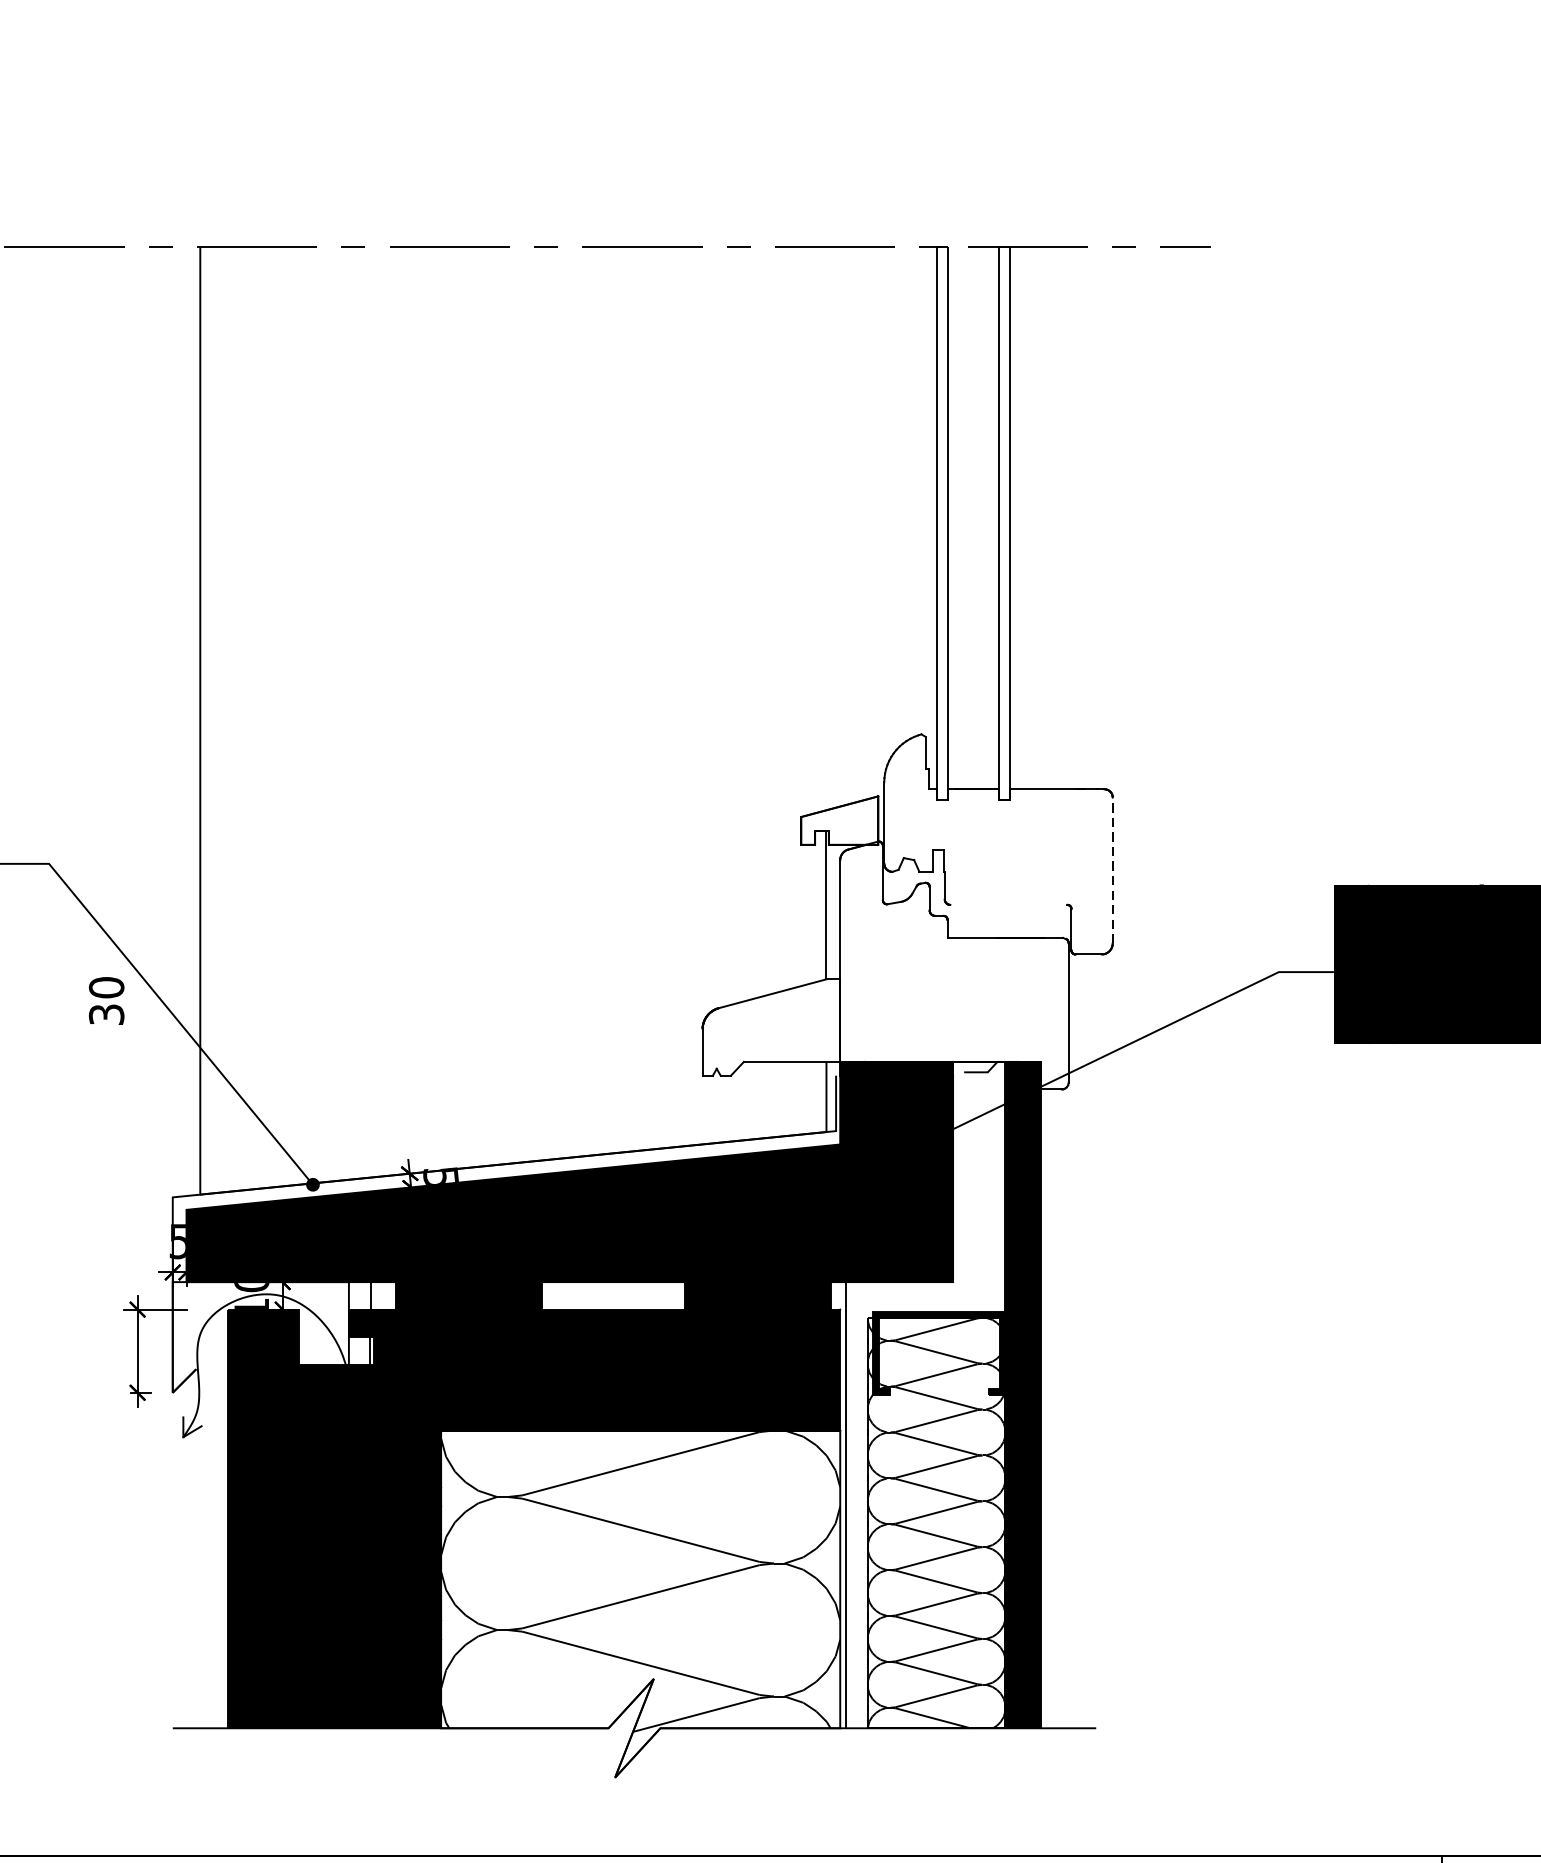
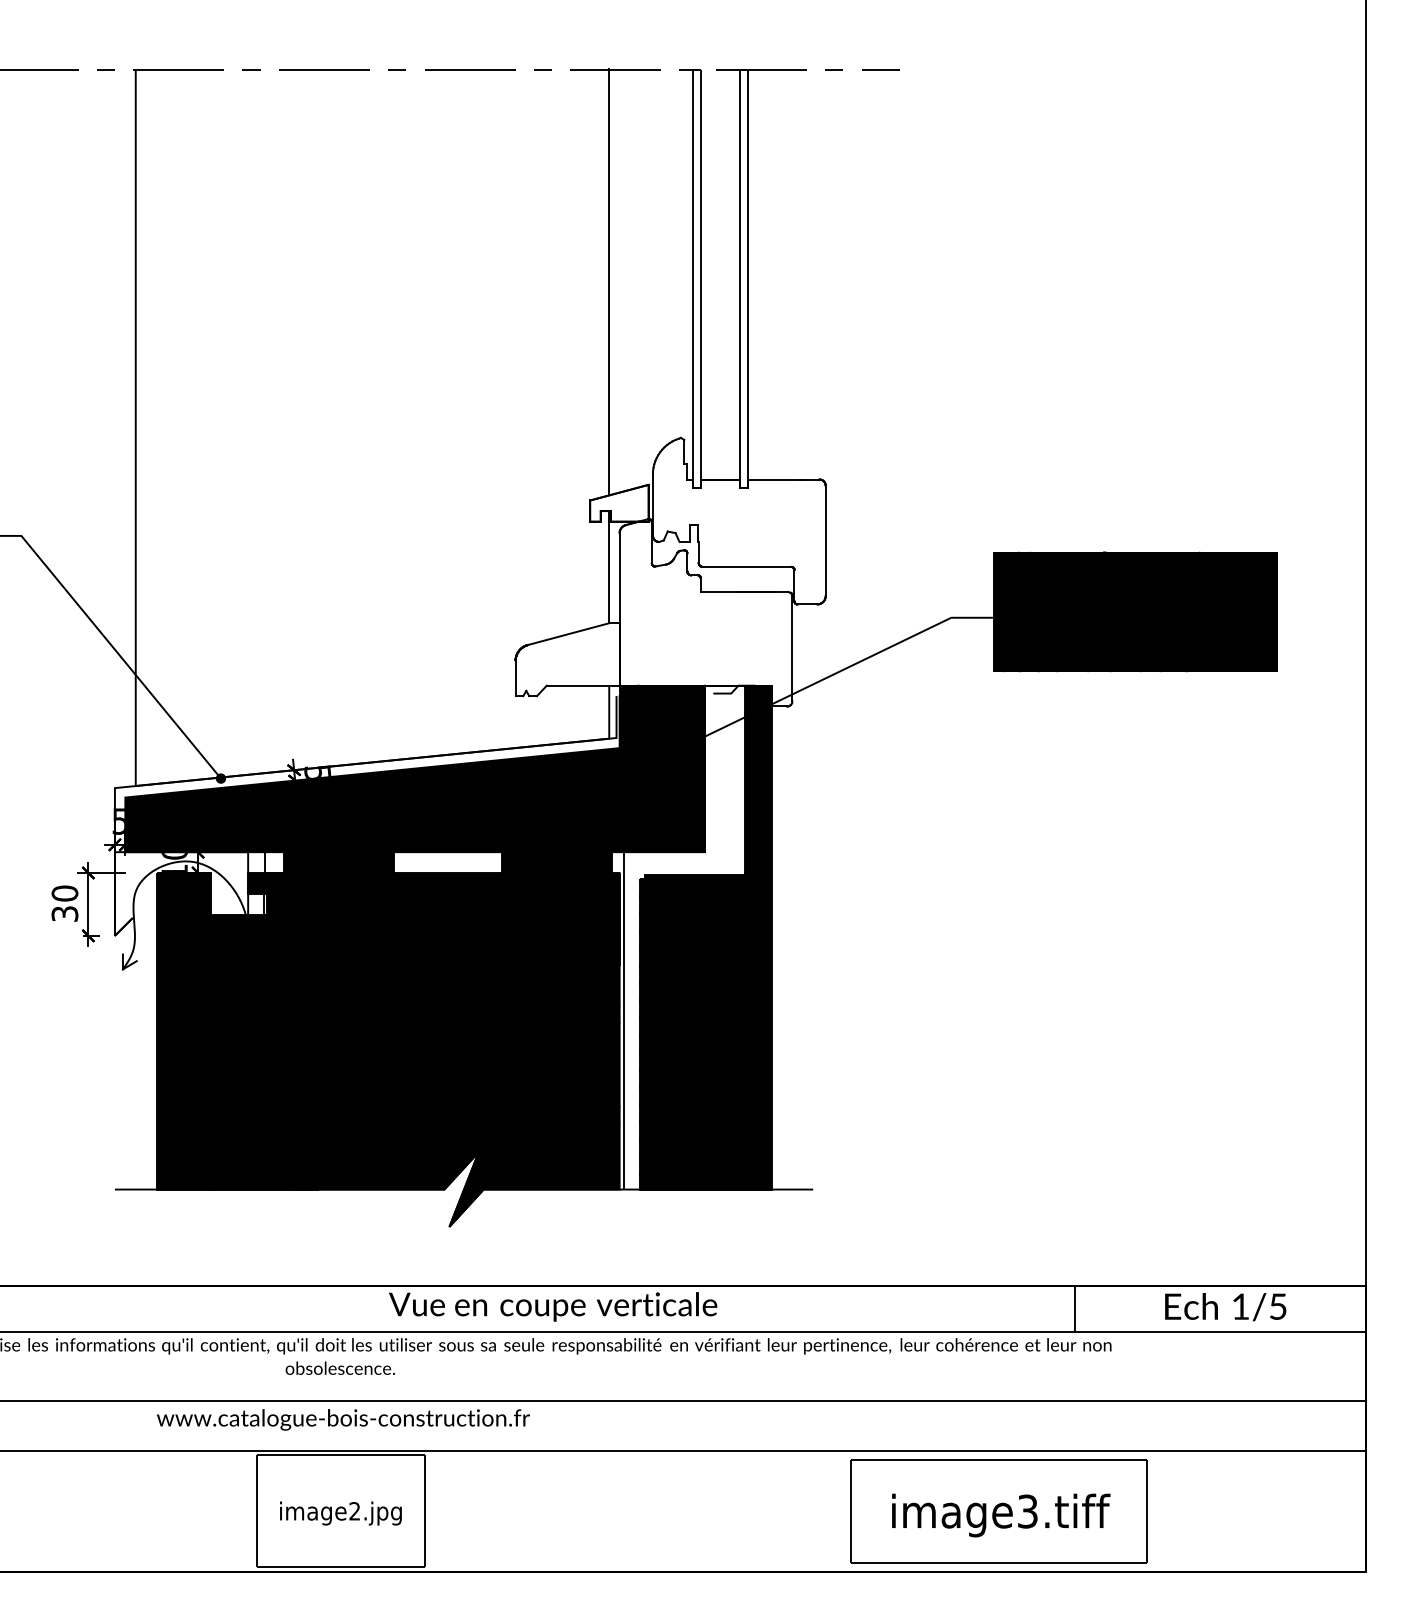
line: (826, 528) -> (609, 282), added
line: (1112, 869) -> (825, 540), dashed -> solid
line: (1007, 904) -> (746, 566), added
text: (106, 1000) -> (64, 903), moved
fill: (936, 1523) -> (692, 1034), added
fill: (640, 1603) -> (468, 1095), added

